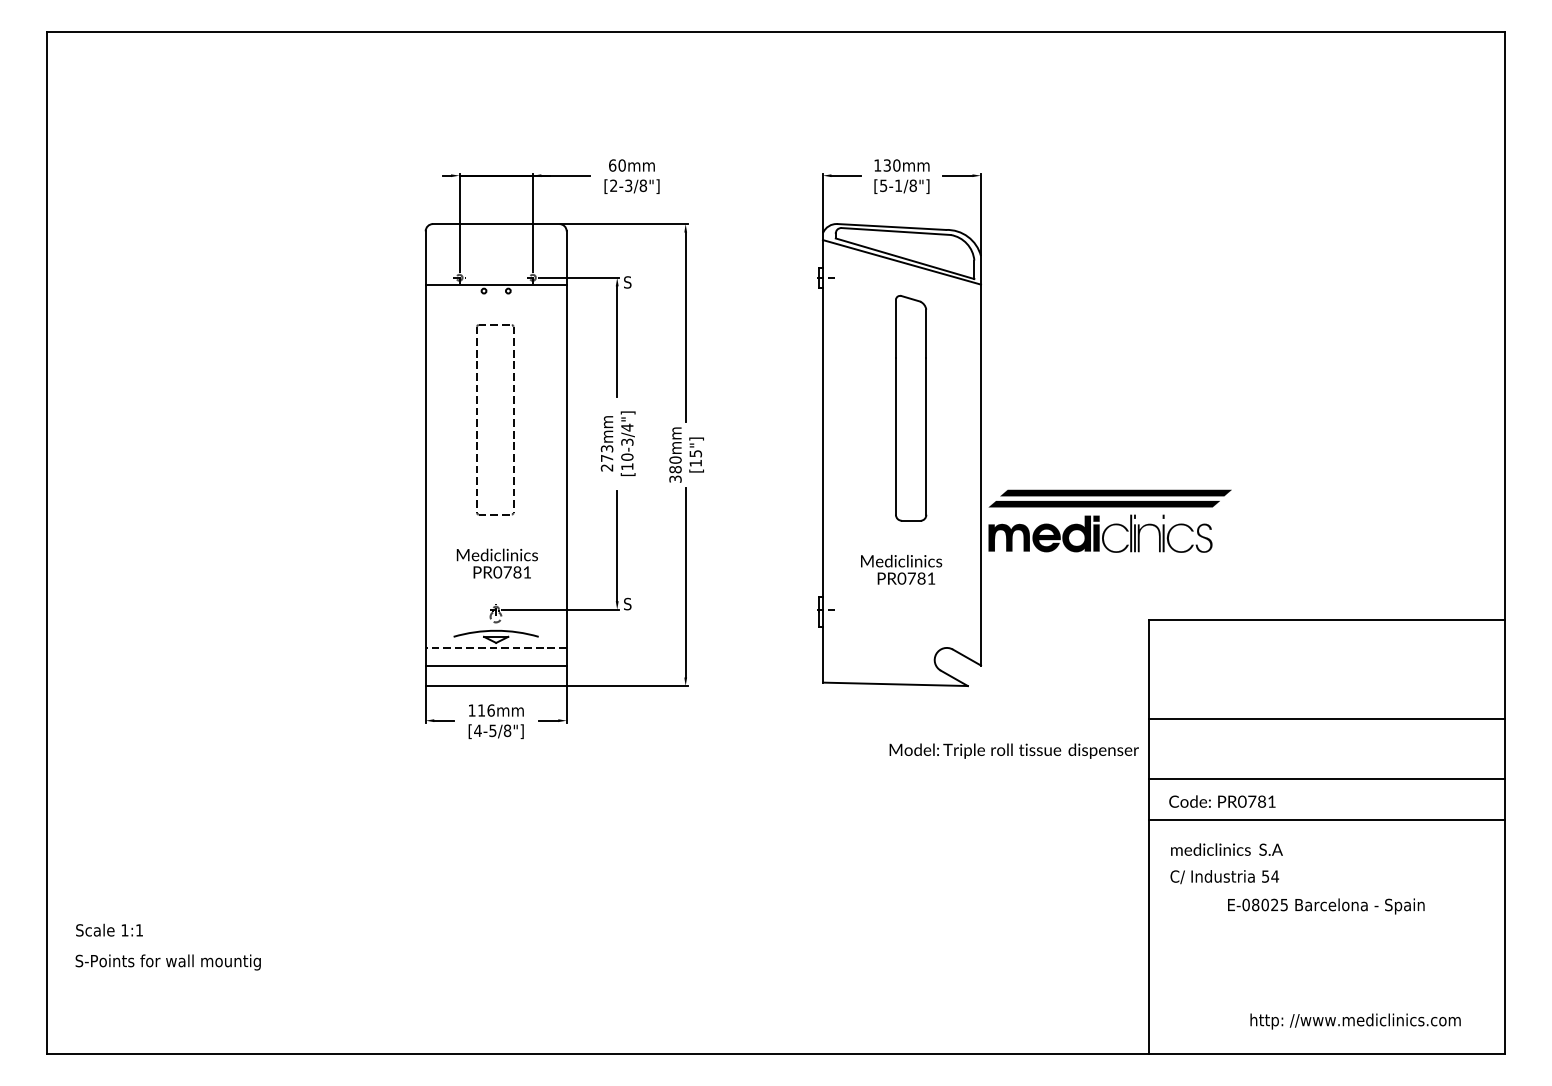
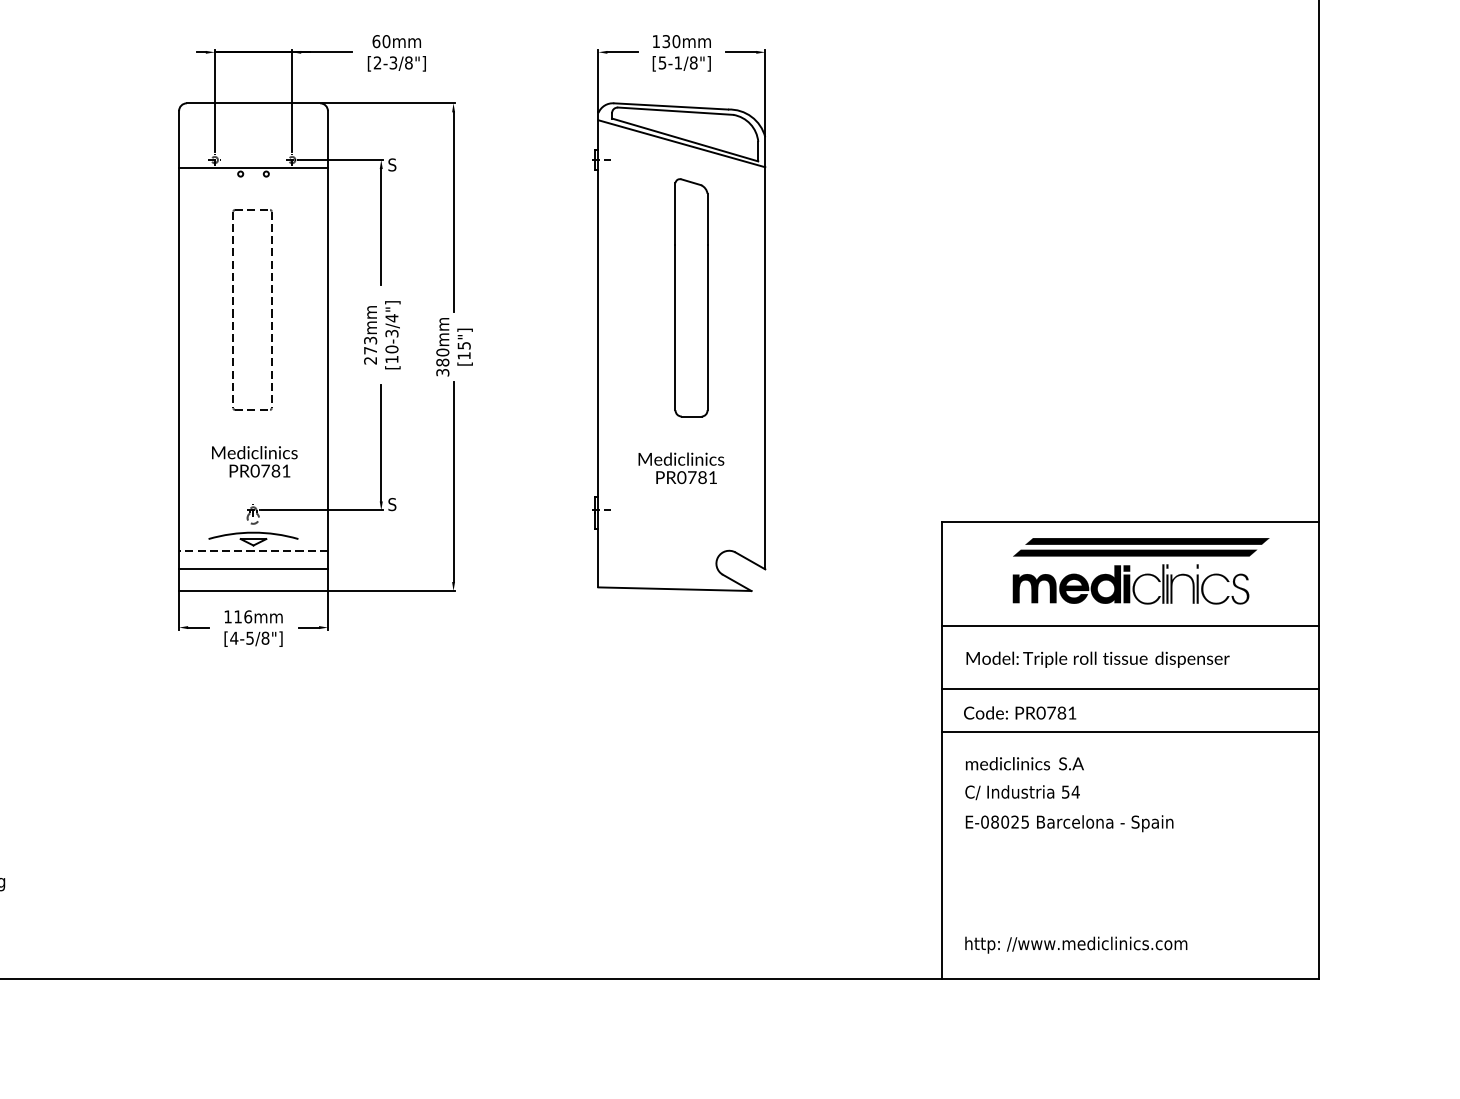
part: (1109, 520) -> (1140, 570), moved
text: (1013, 750) -> (1097, 659), moved
text: (1326, 906) -> (1069, 823), moved
text: (1355, 1021) -> (1076, 945), moved

